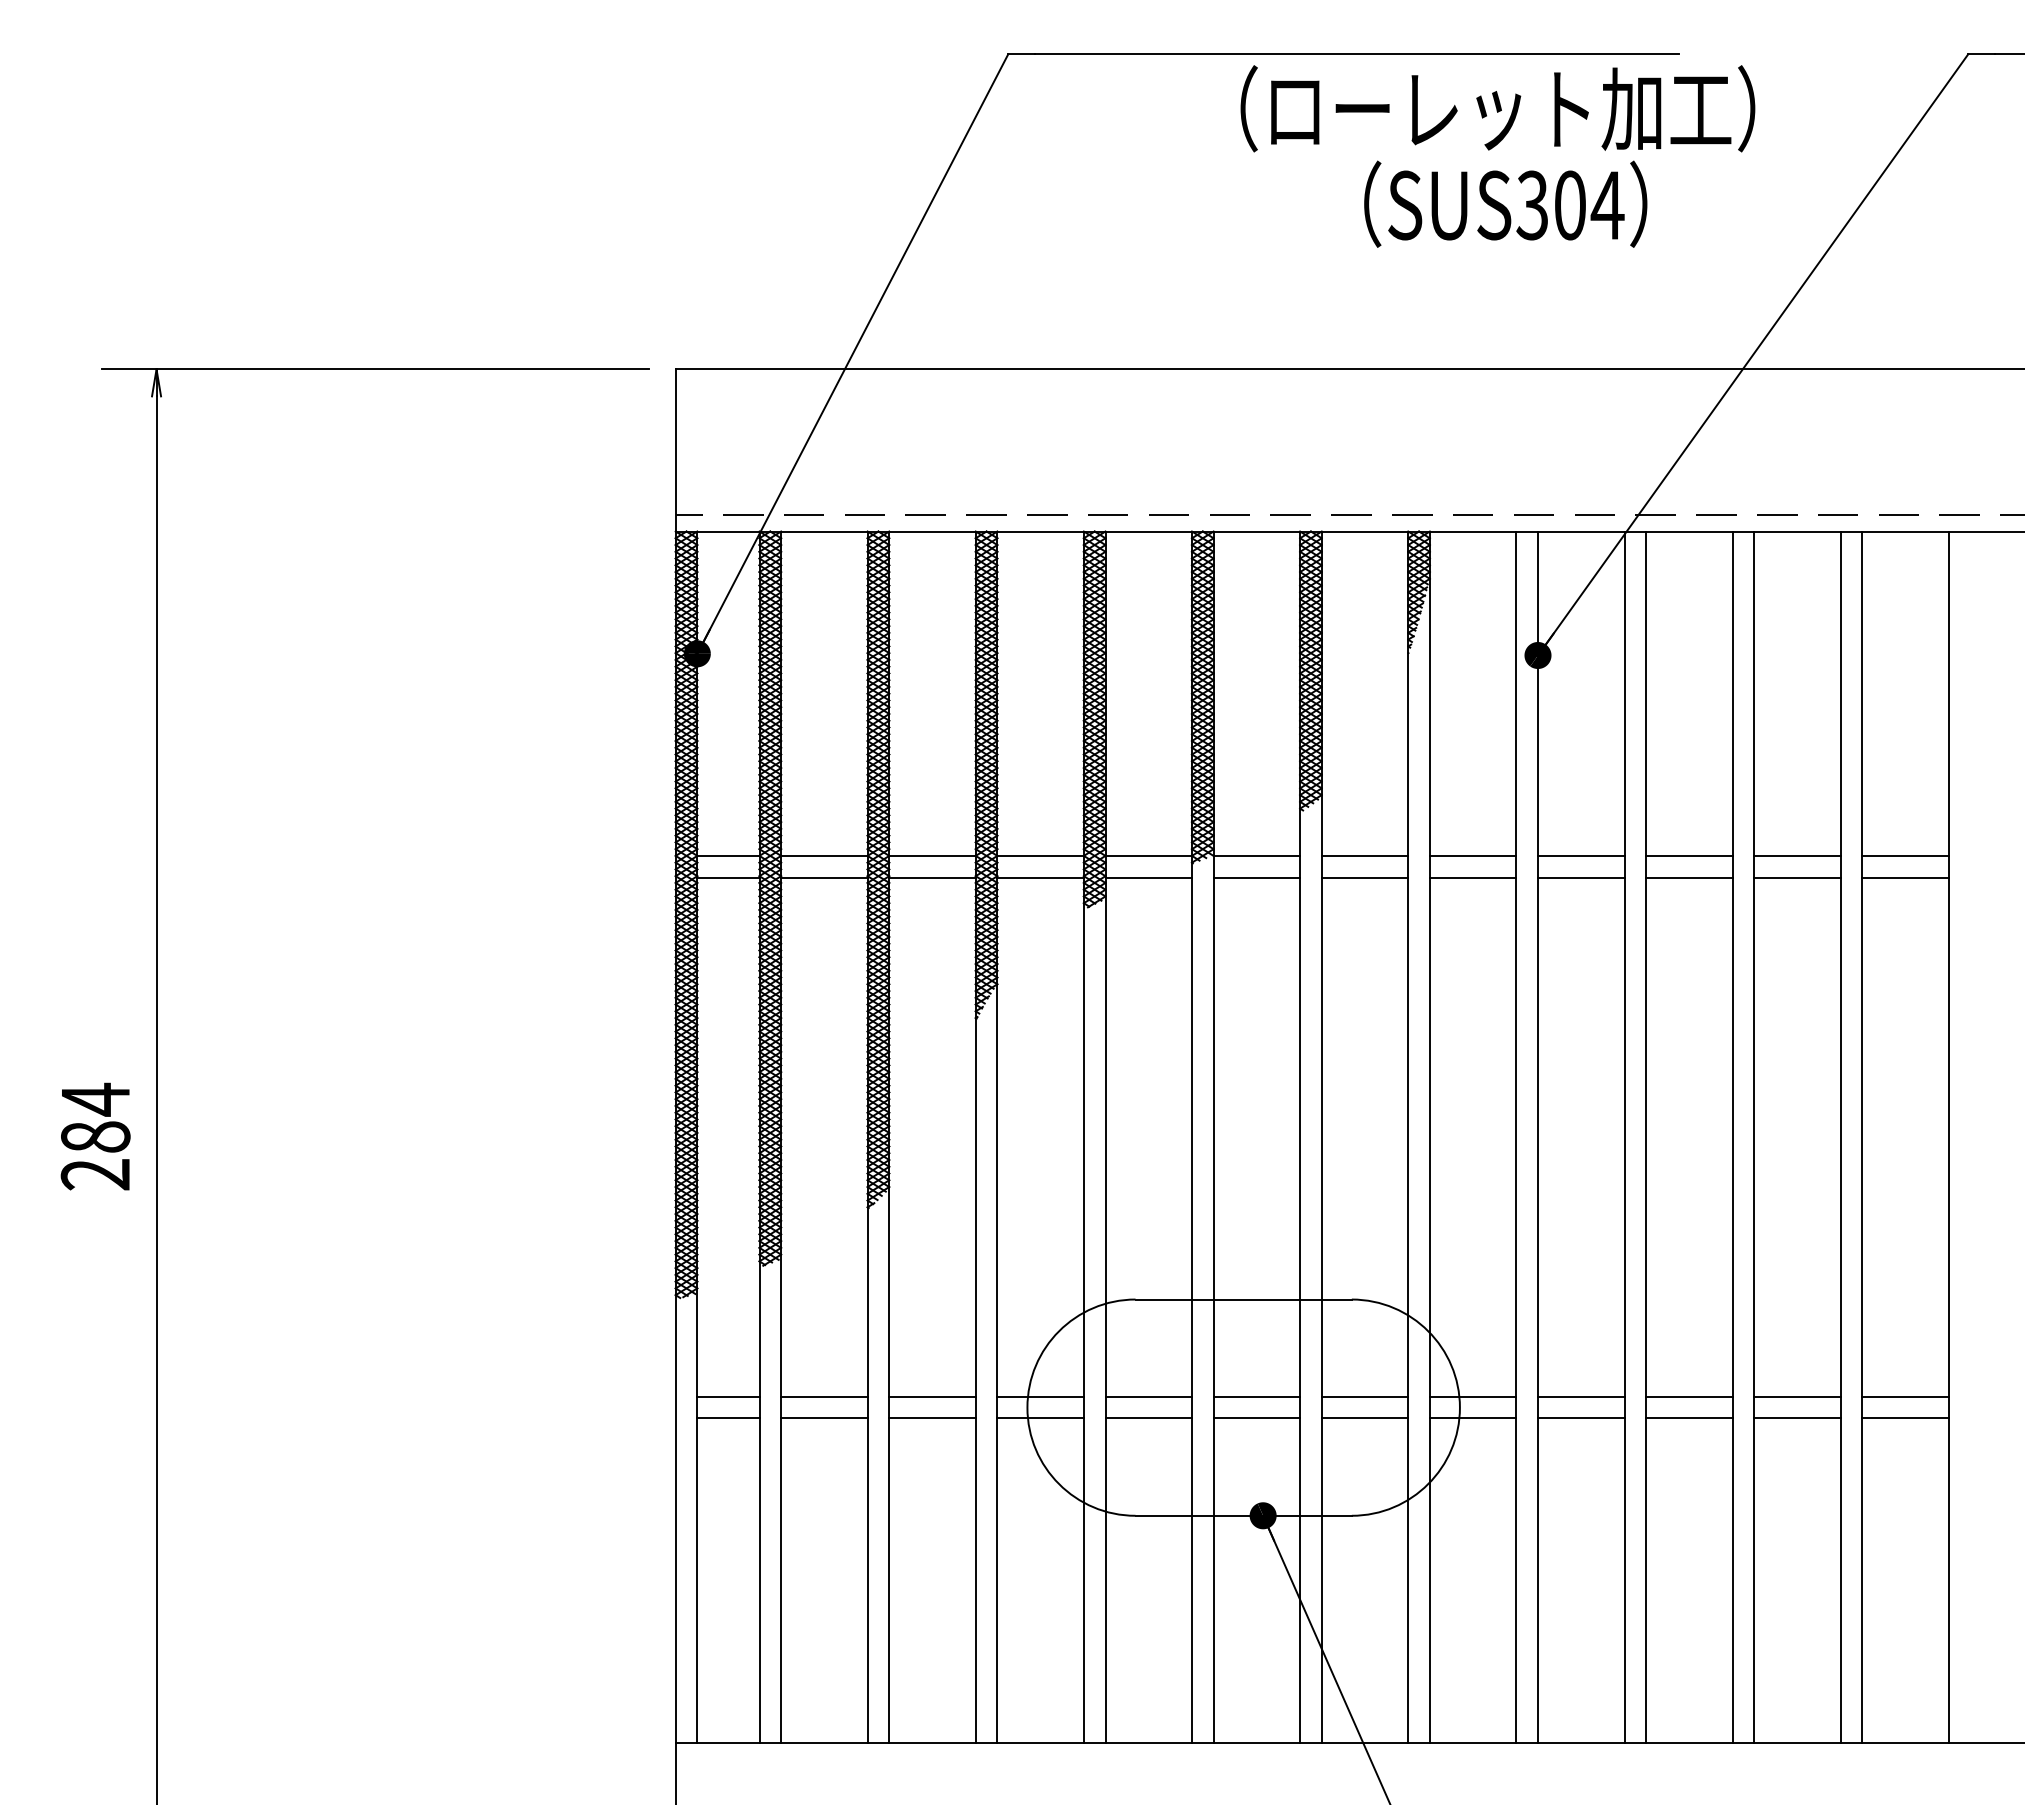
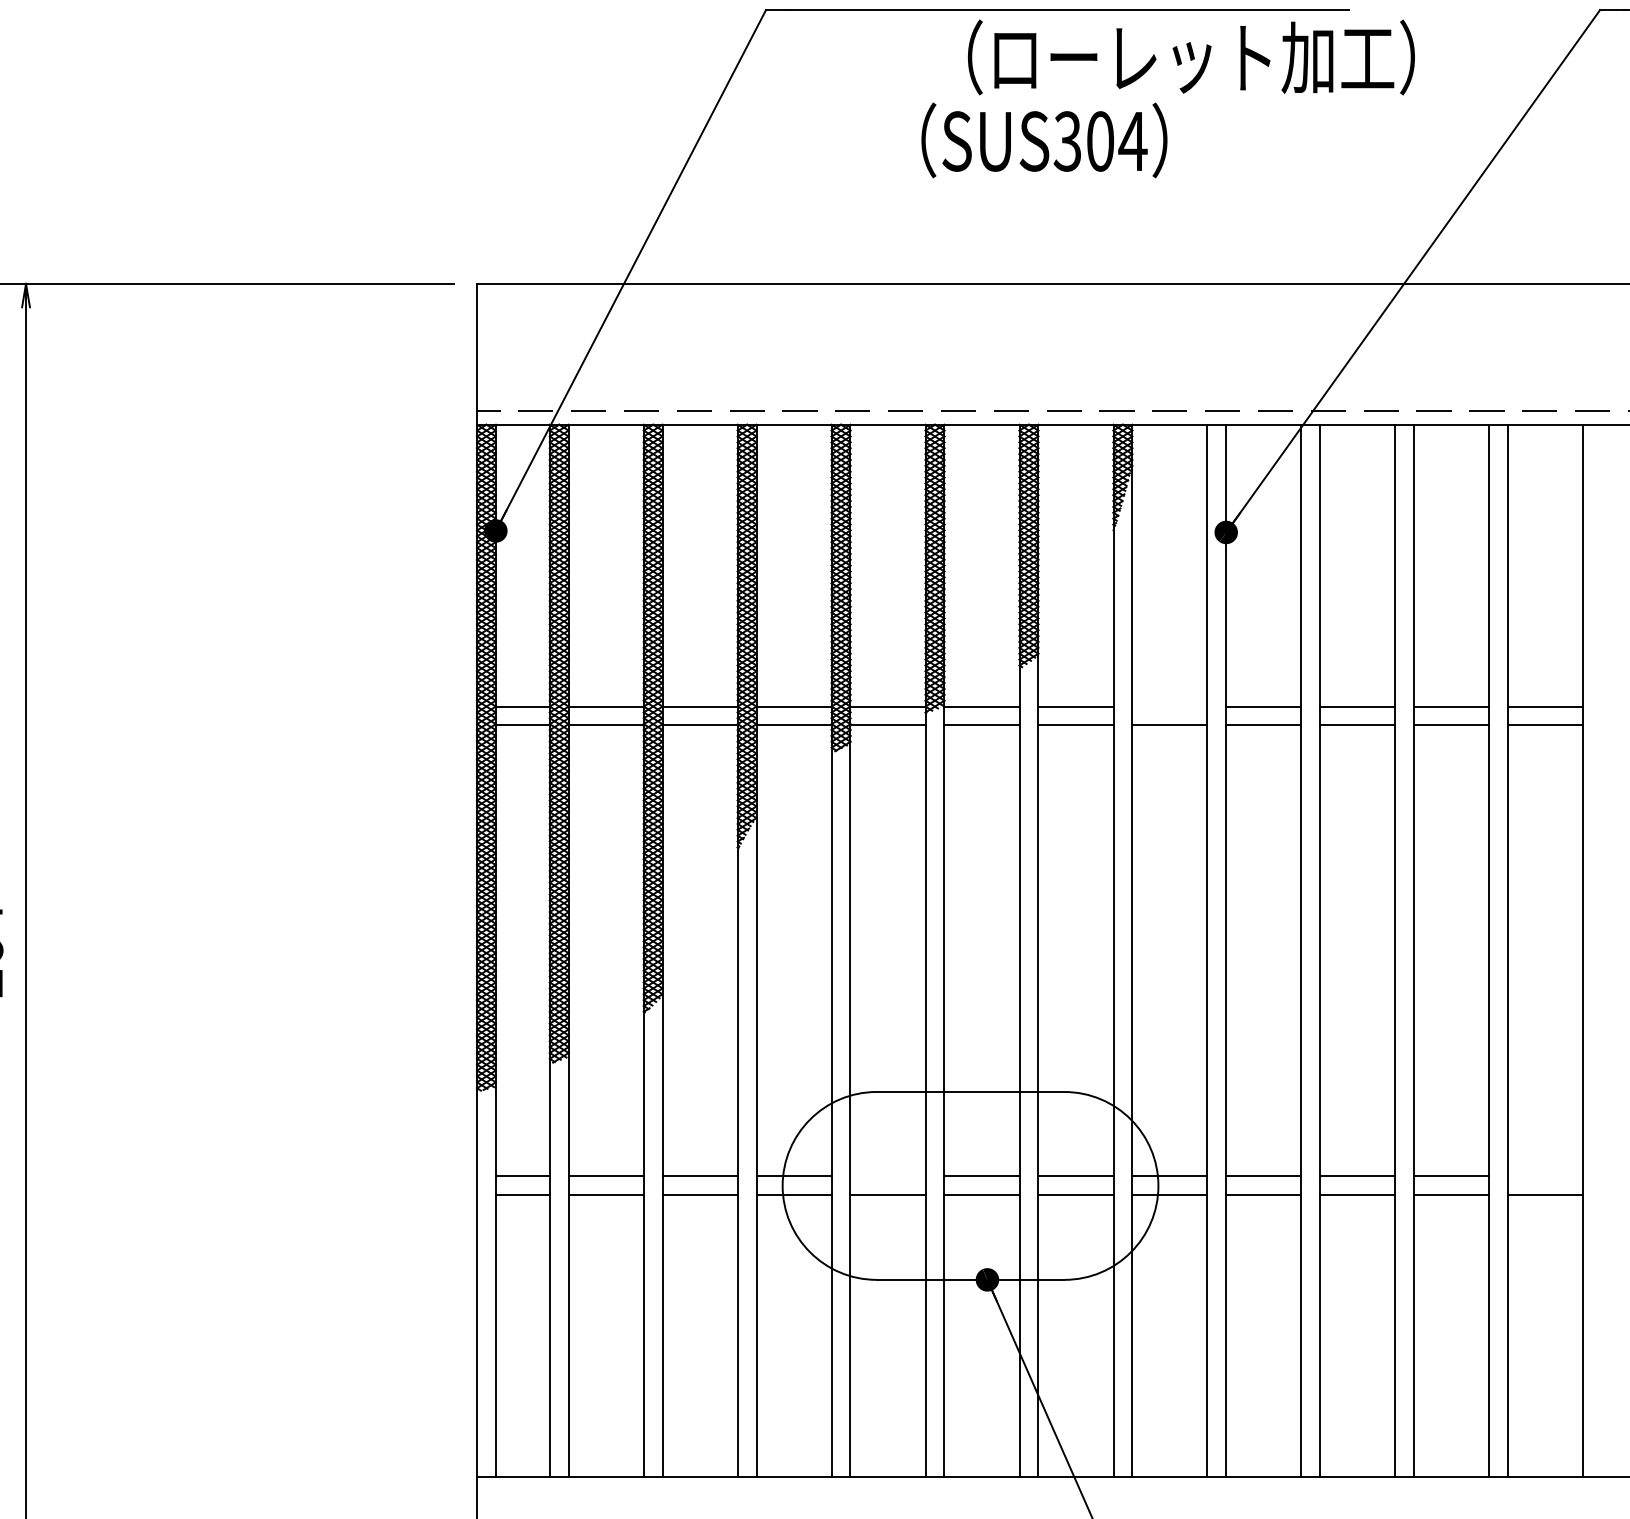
text: (1505, 203) -> (1044, 139), moved
line: (1472, 855) -> (1169, 706), removed
line: (1148, 1396) -> (887, 1176), removed
line: (1905, 1396) -> (1545, 1176), removed

